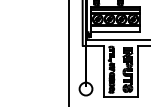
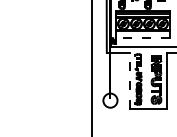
line: (115, 31) -> (142, 37), solid -> dashed
line: (103, 70) -> (129, 80), solid -> dashed

